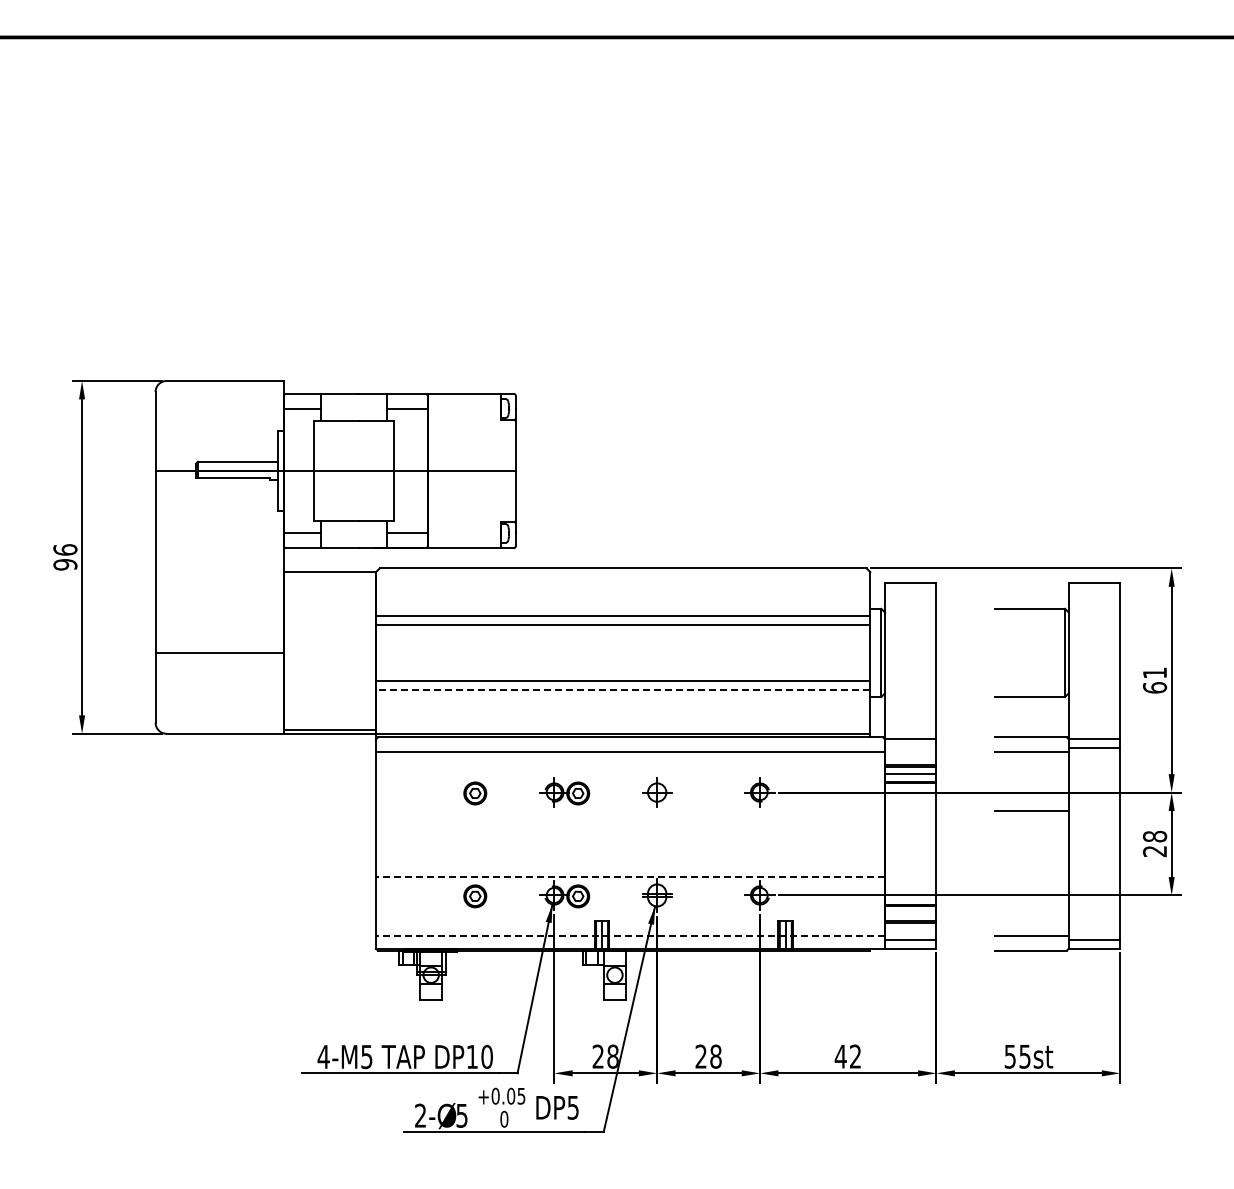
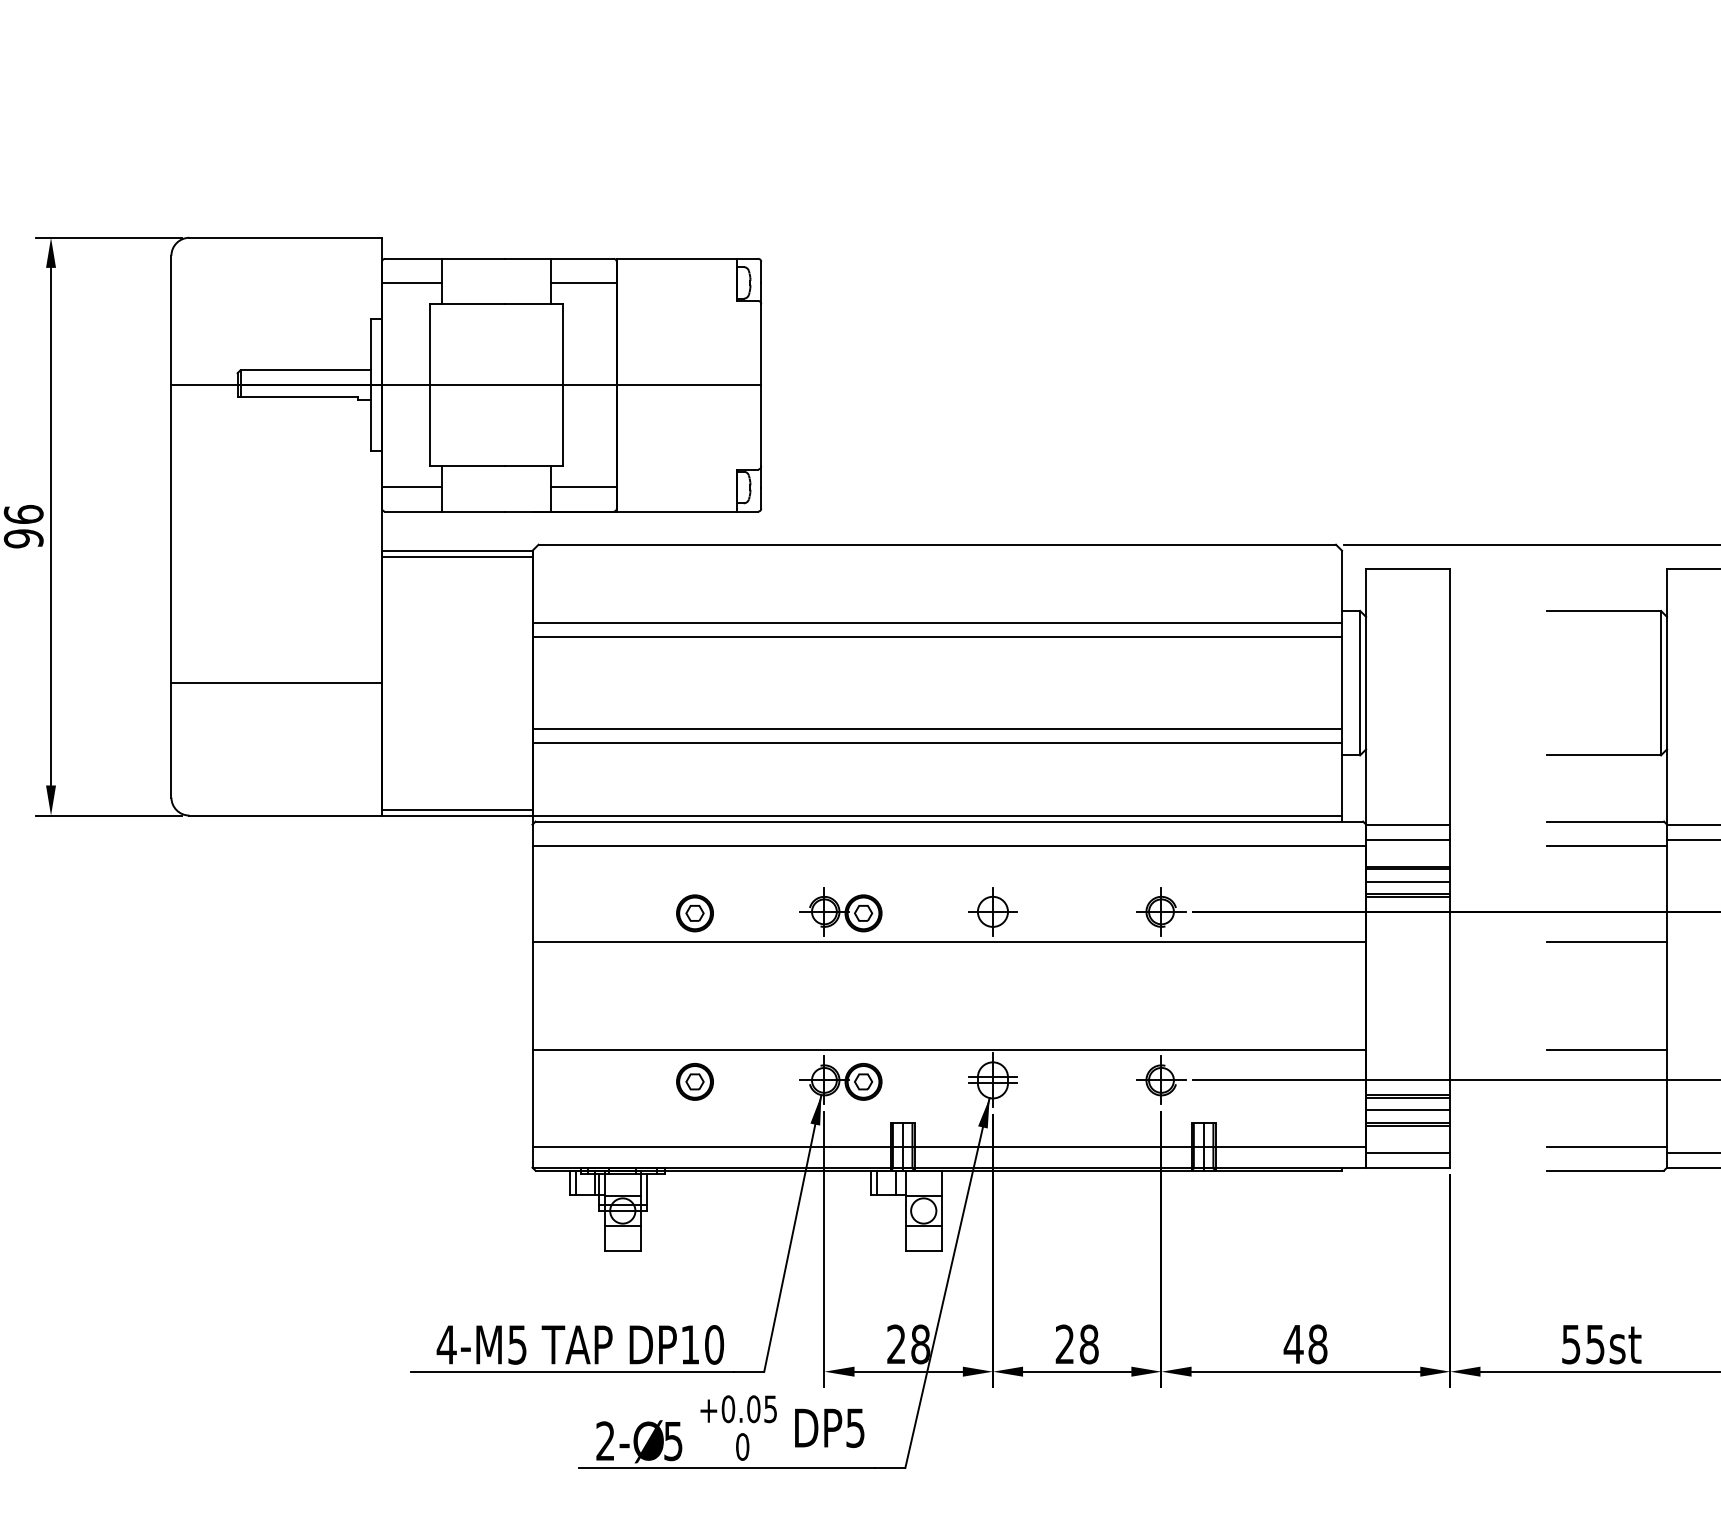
line: (330, 575) -> (457, 556), added
line: (622, 689) -> (936, 743), dashed -> solid
line: (910, 748) -> (1407, 839), added
line: (630, 810) -> (949, 941), added
line: (630, 877) -> (949, 1050), dashed -> solid
line: (1031, 877) -> (1605, 1050), added
line: (910, 913) -> (1407, 1109), added
line: (630, 935) -> (949, 1145), dashed -> solid
text: (855, 1056) -> (1317, 1344), 42 -> 48

